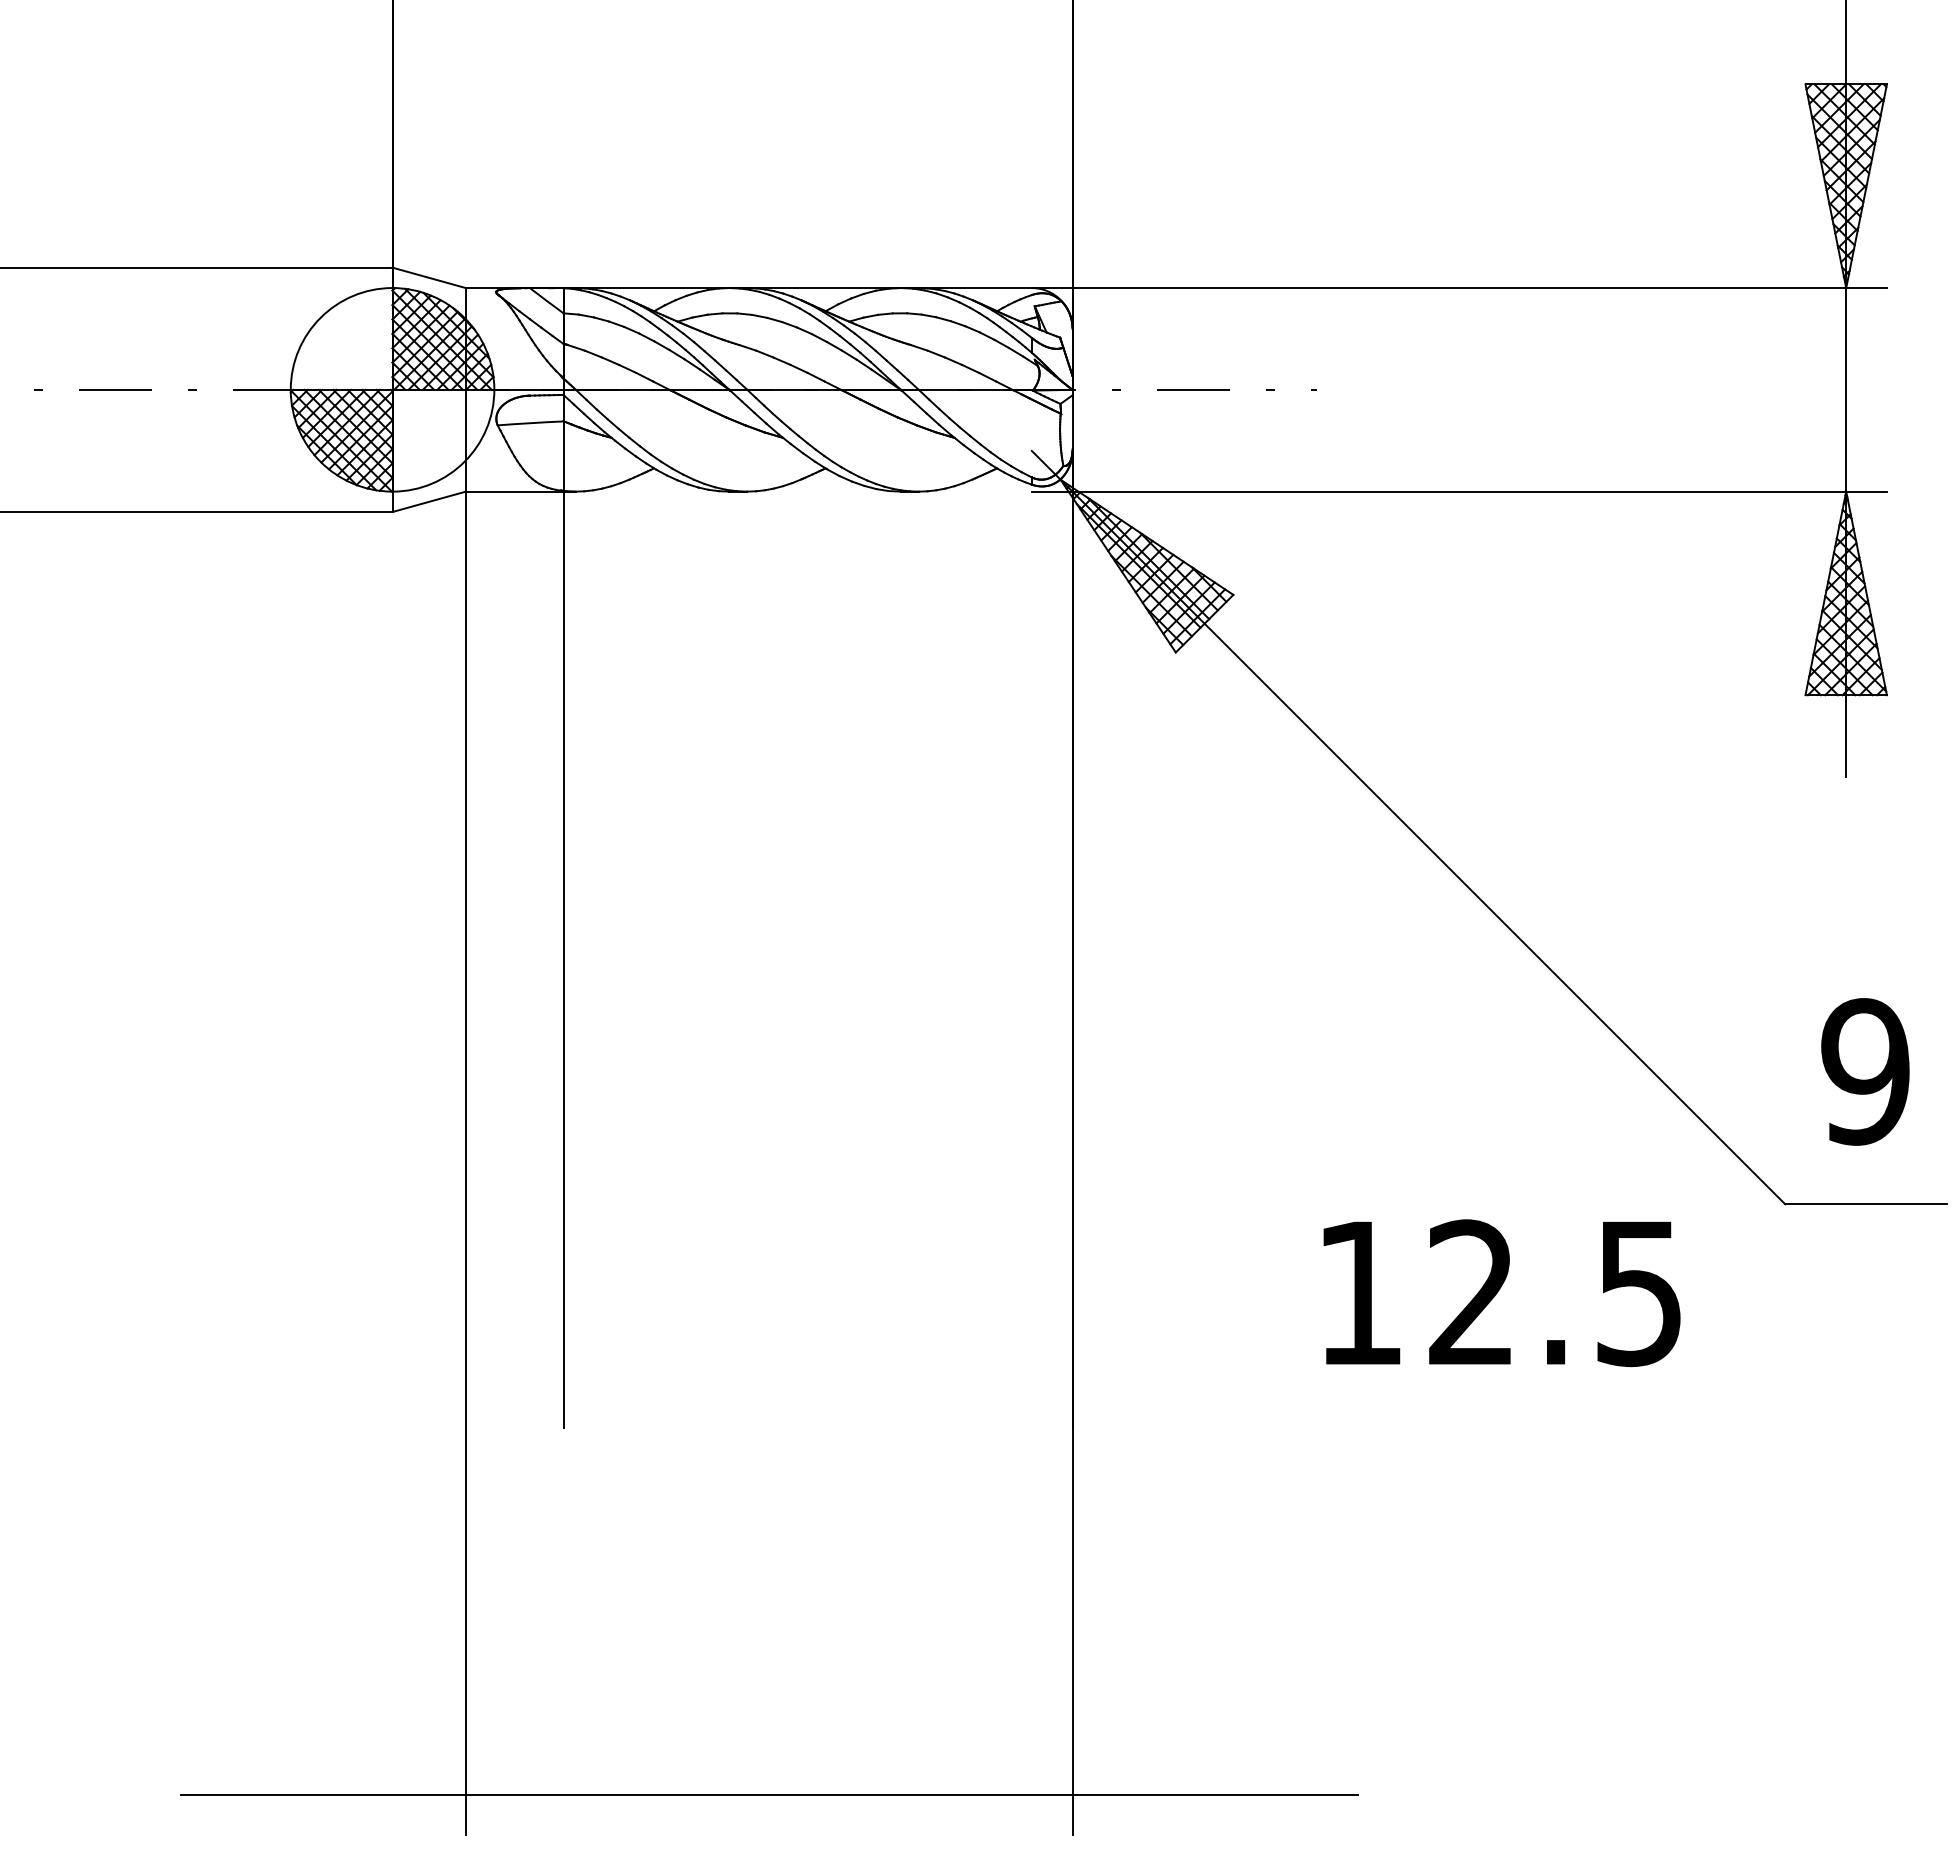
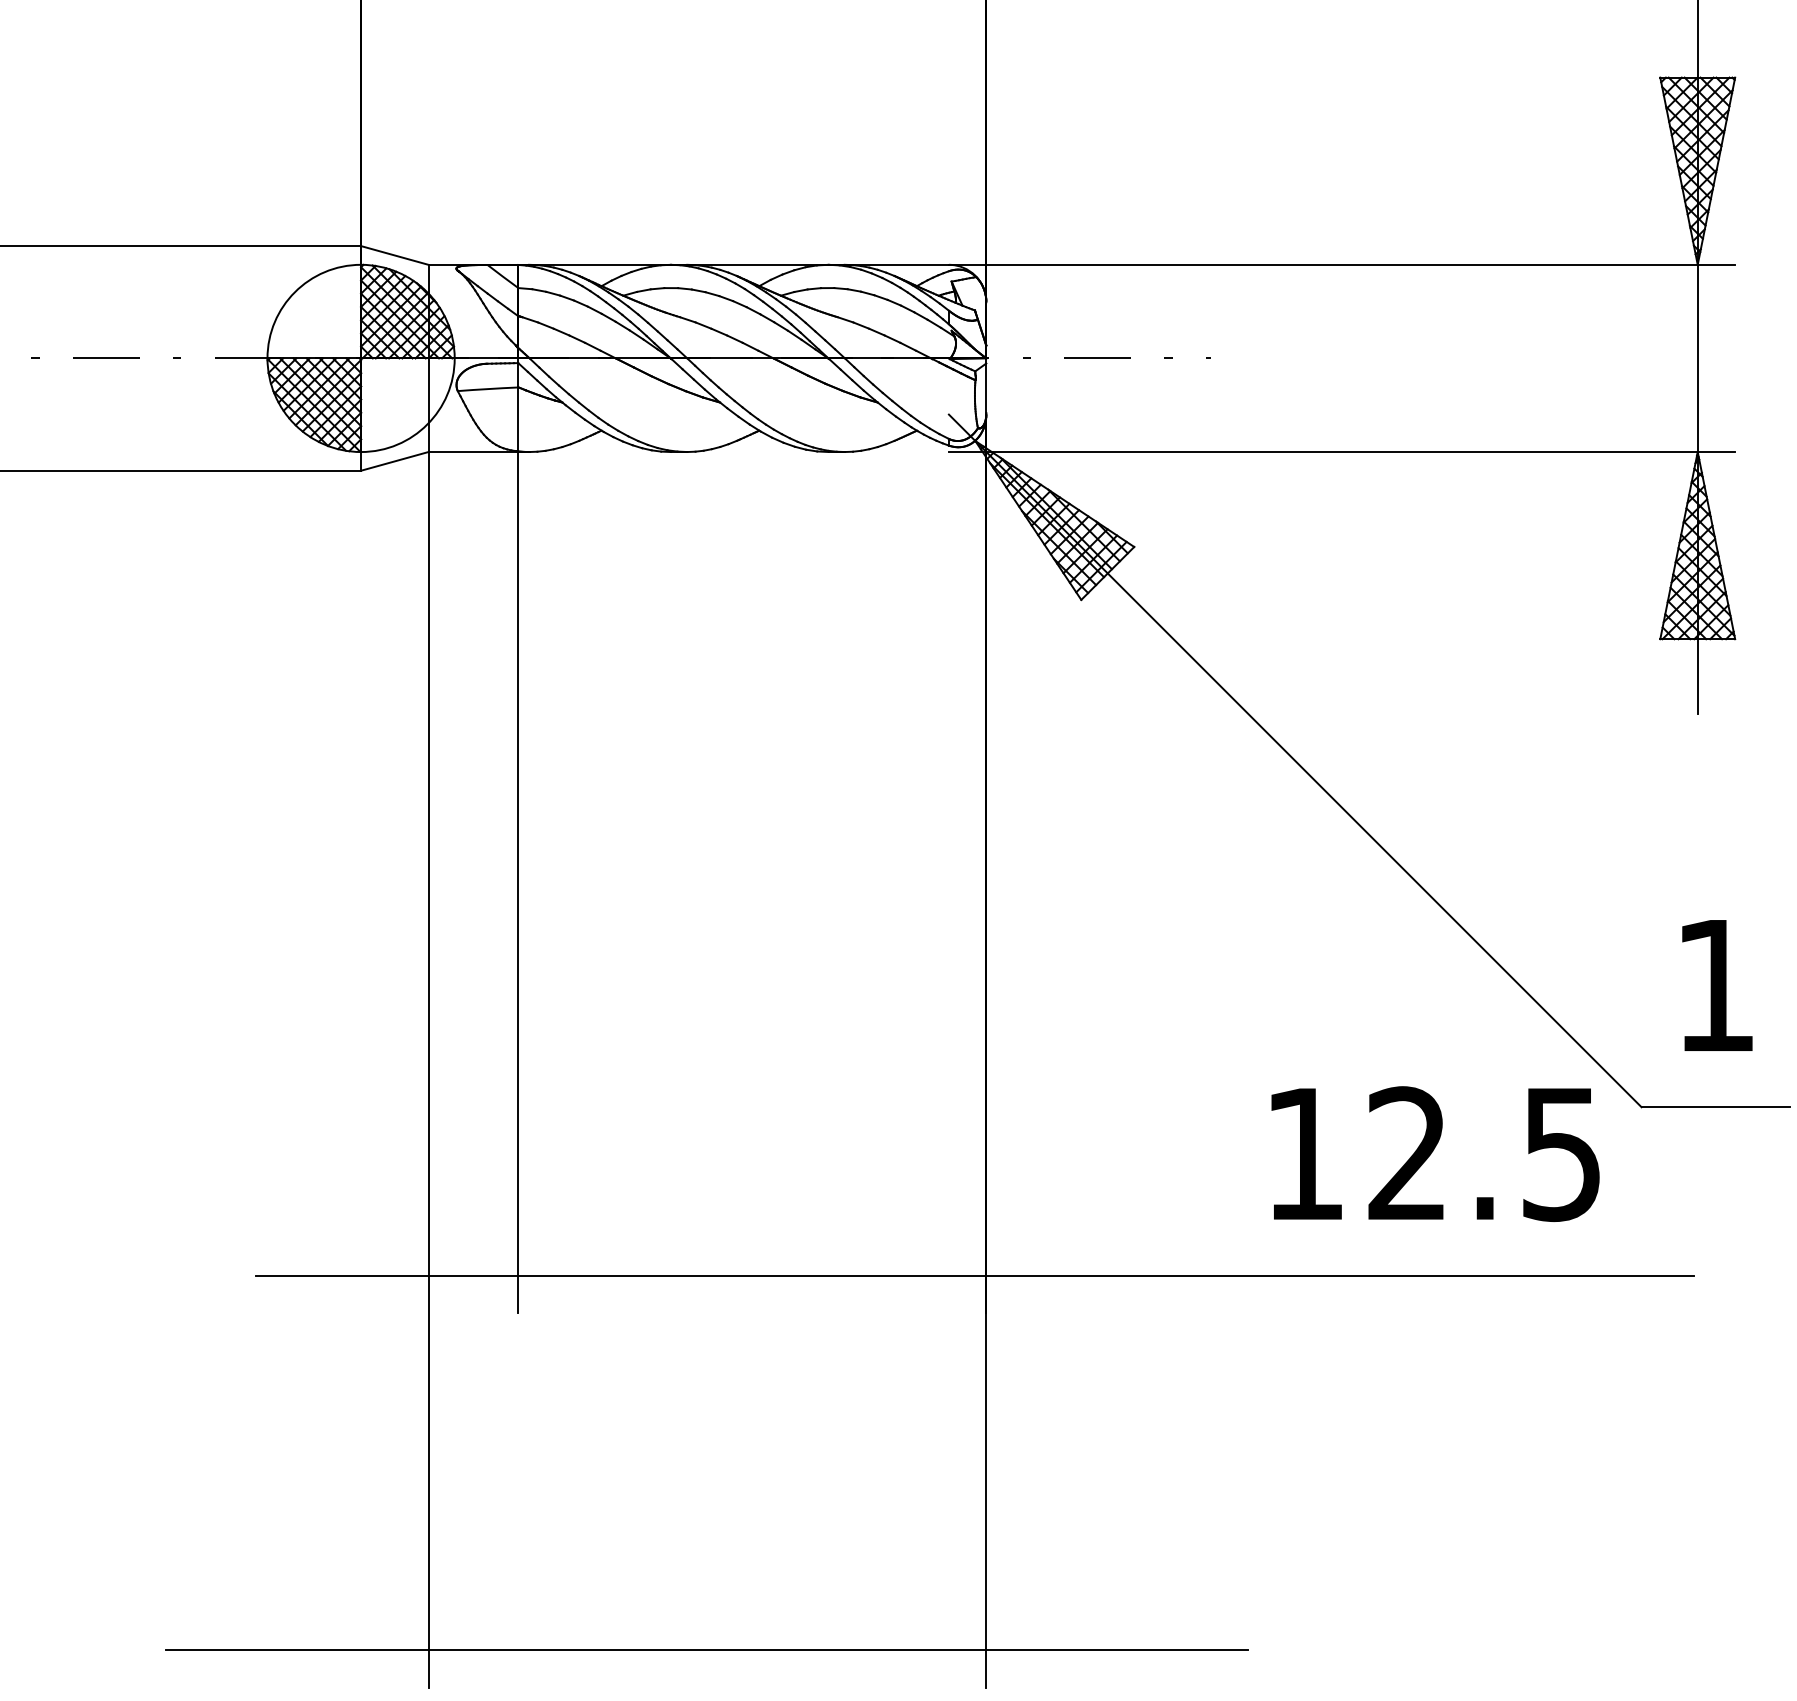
text: (1865, 1071) -> (1715, 985), 9 -> 1
text: (1501, 1293) -> (1435, 1154), moved
line: (1060, 1387) -> (975, 1275), added

